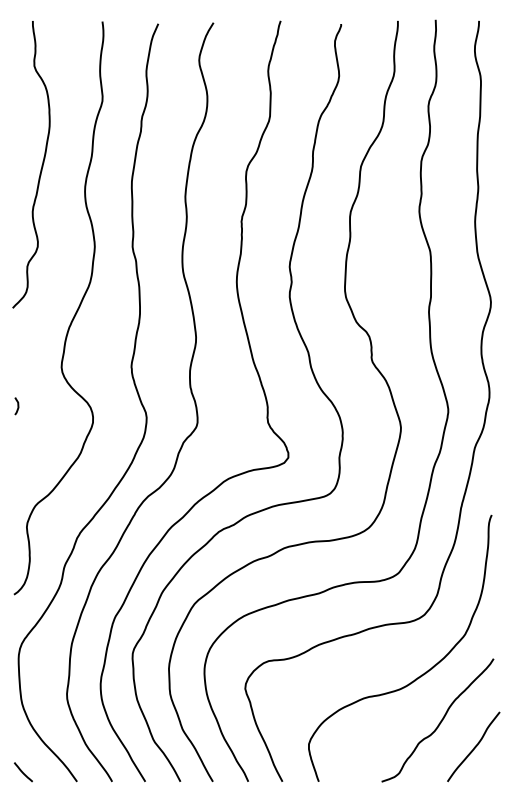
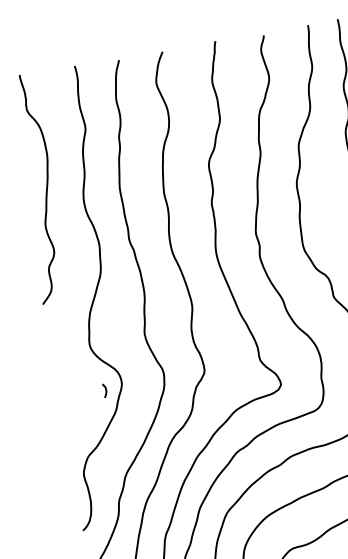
curve: (17, 406) -> (105, 390), moved

